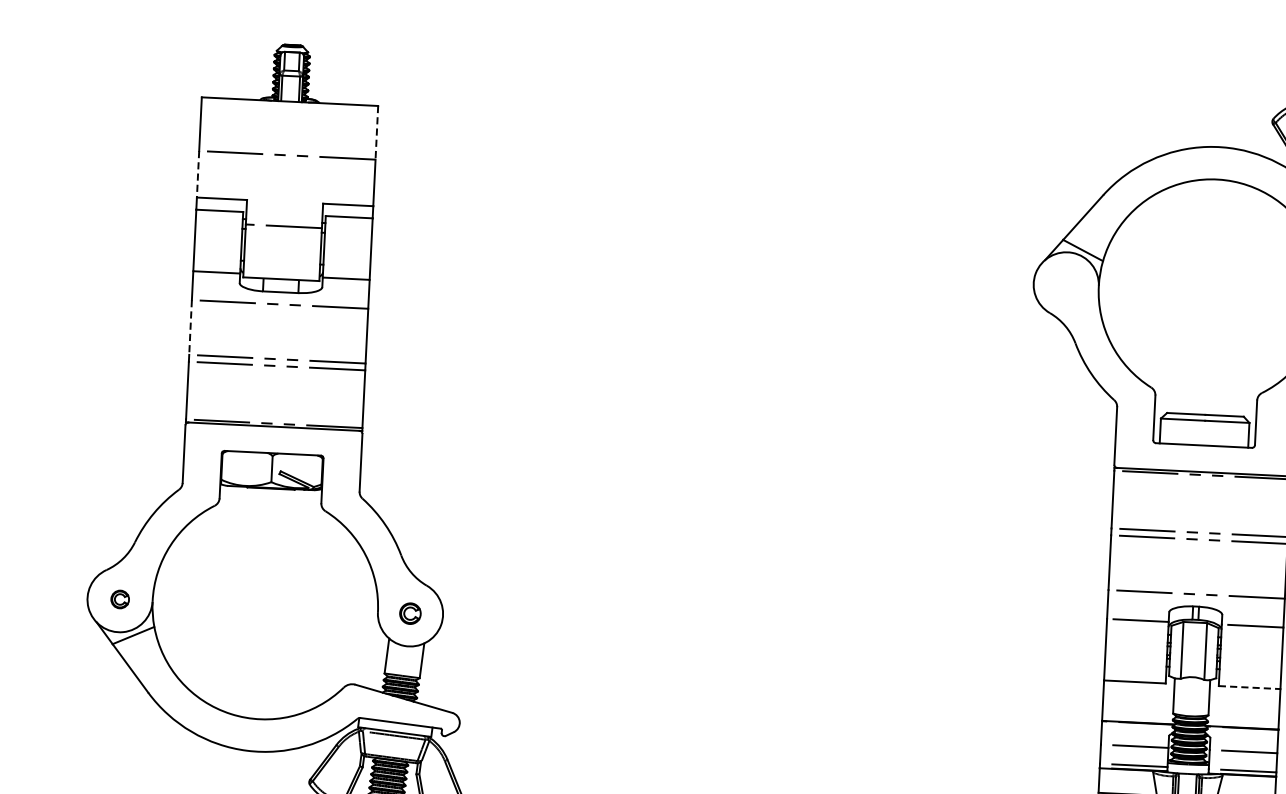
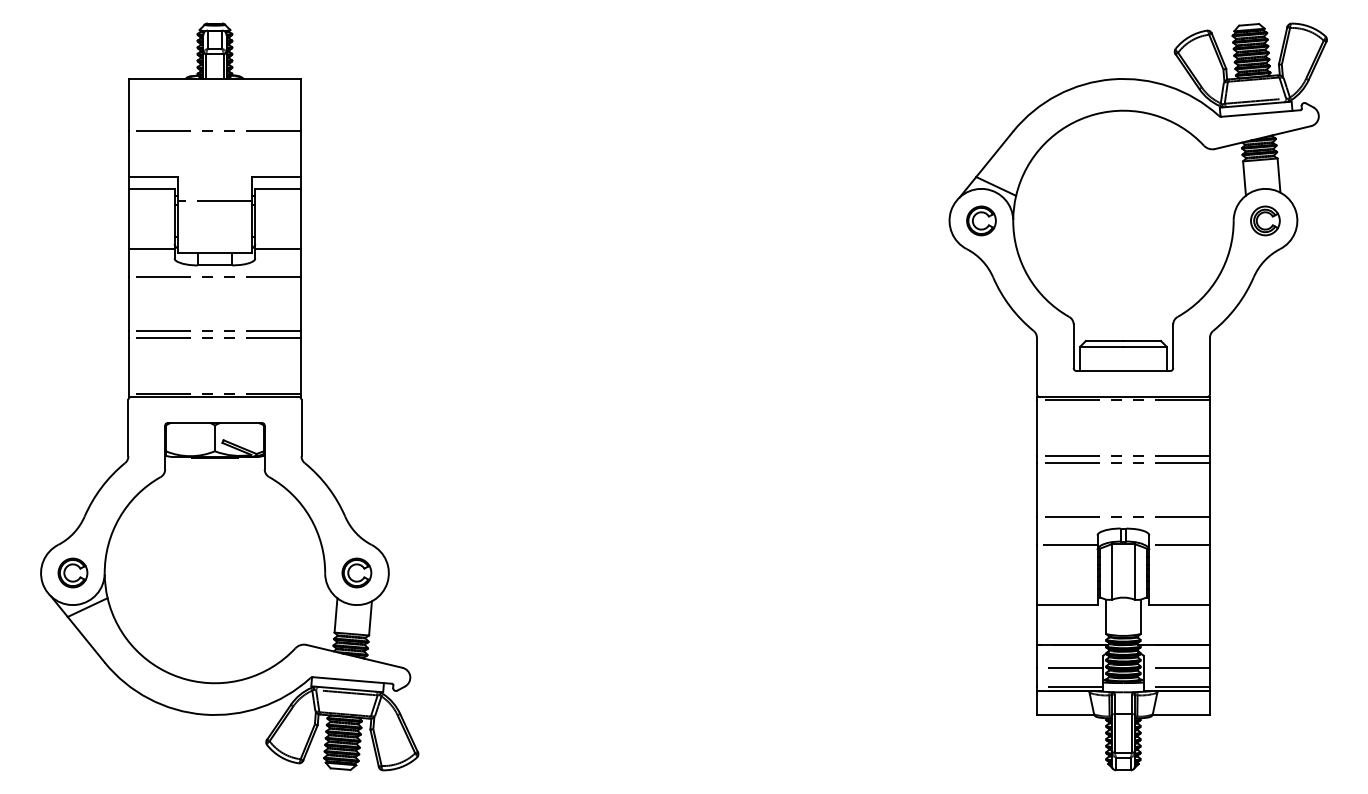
line: (377, 133) -> (301, 105), dashed -> solid
line: (197, 174) -> (128, 154), dashed -> solid
part: (1066, 284) -> (981, 220), added
line: (190, 327) -> (128, 304), dashed -> solid
part: (119, 598) -> (72, 572), size x1.67
part: (410, 613) -> (356, 572), size x1.43
line: (1250, 688) -> (1180, 605), dashed -> solid

